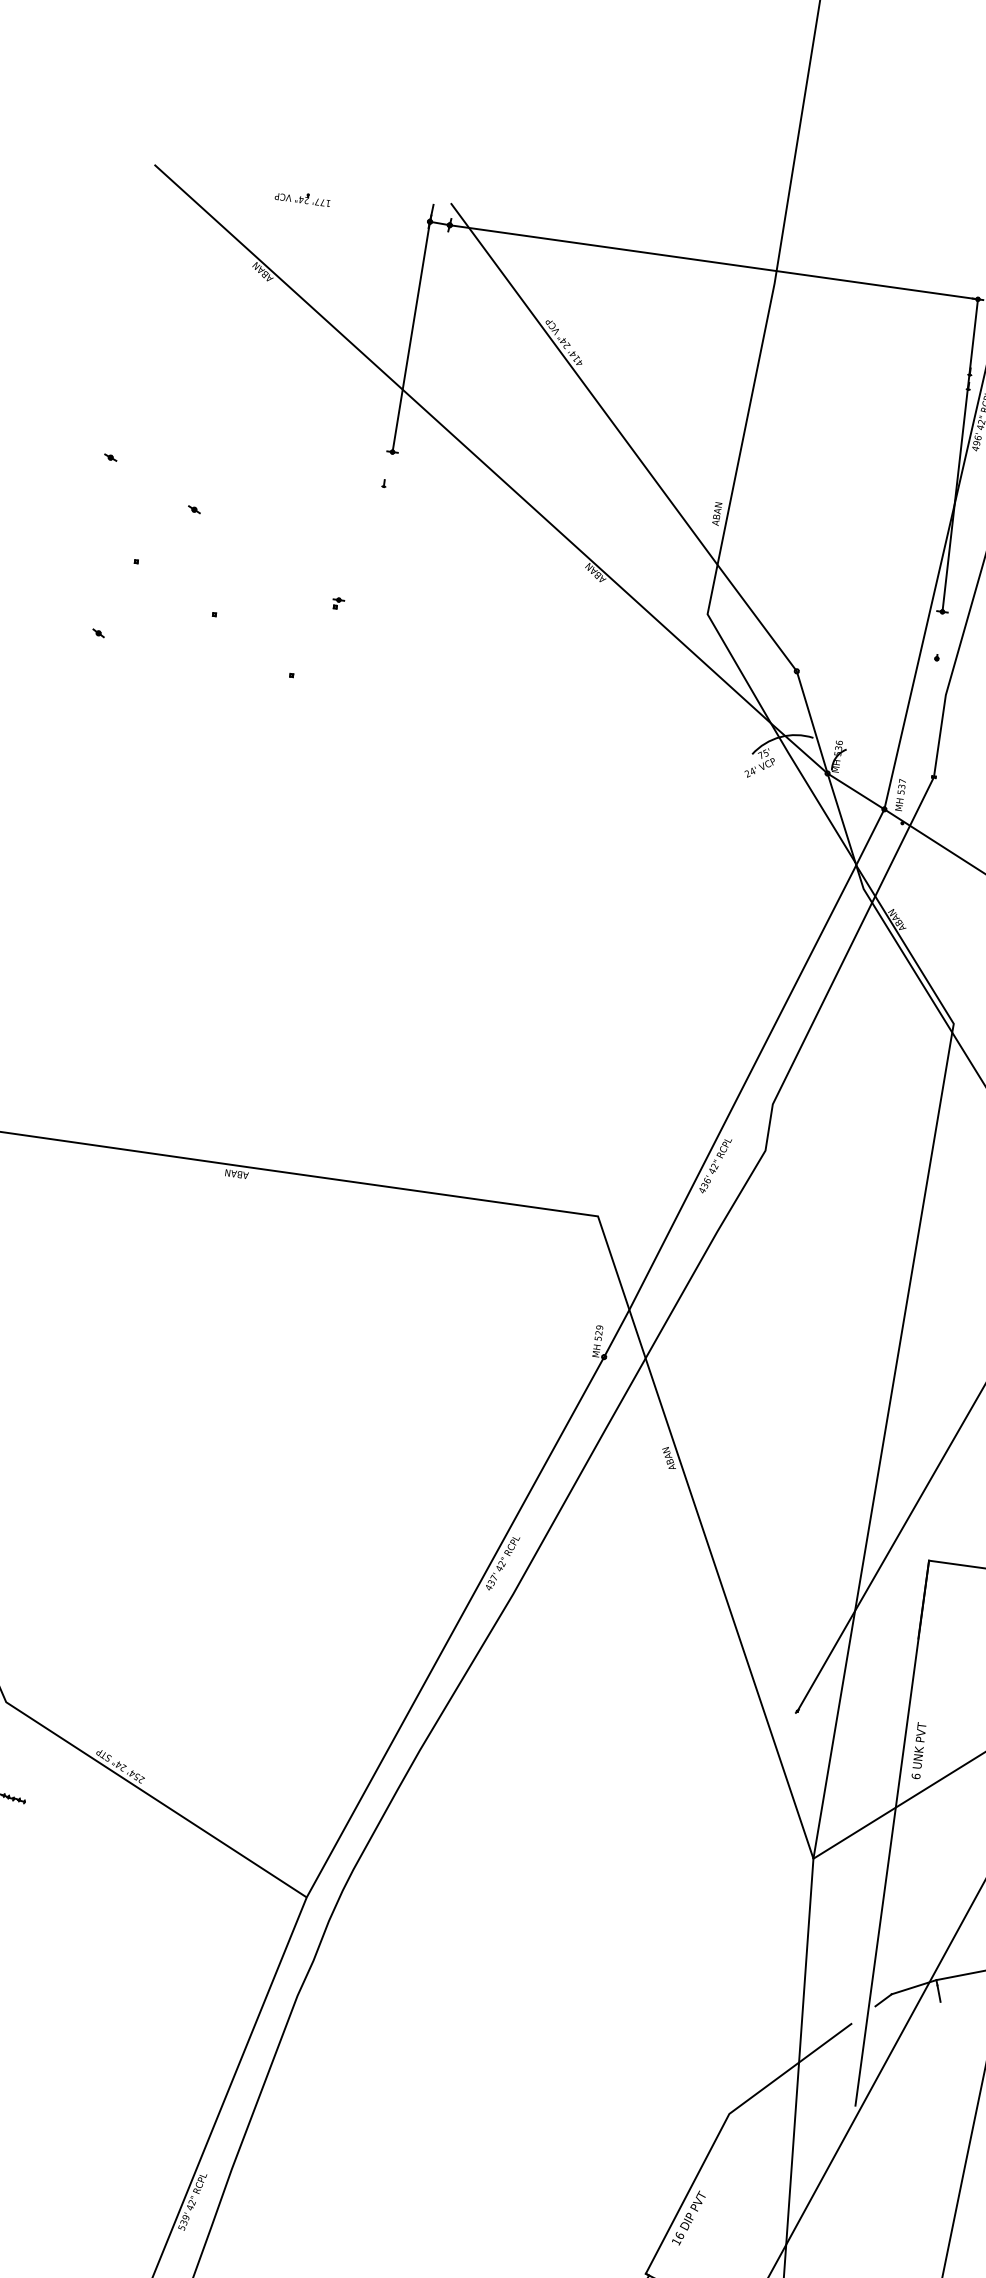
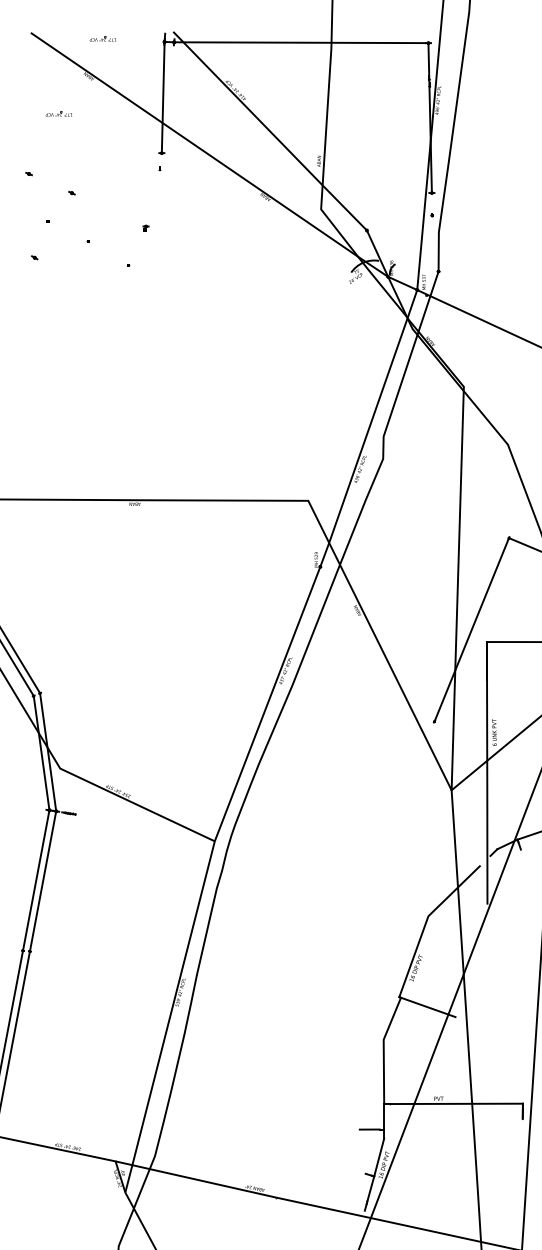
part: (189, 340) -> (58, 113), added

